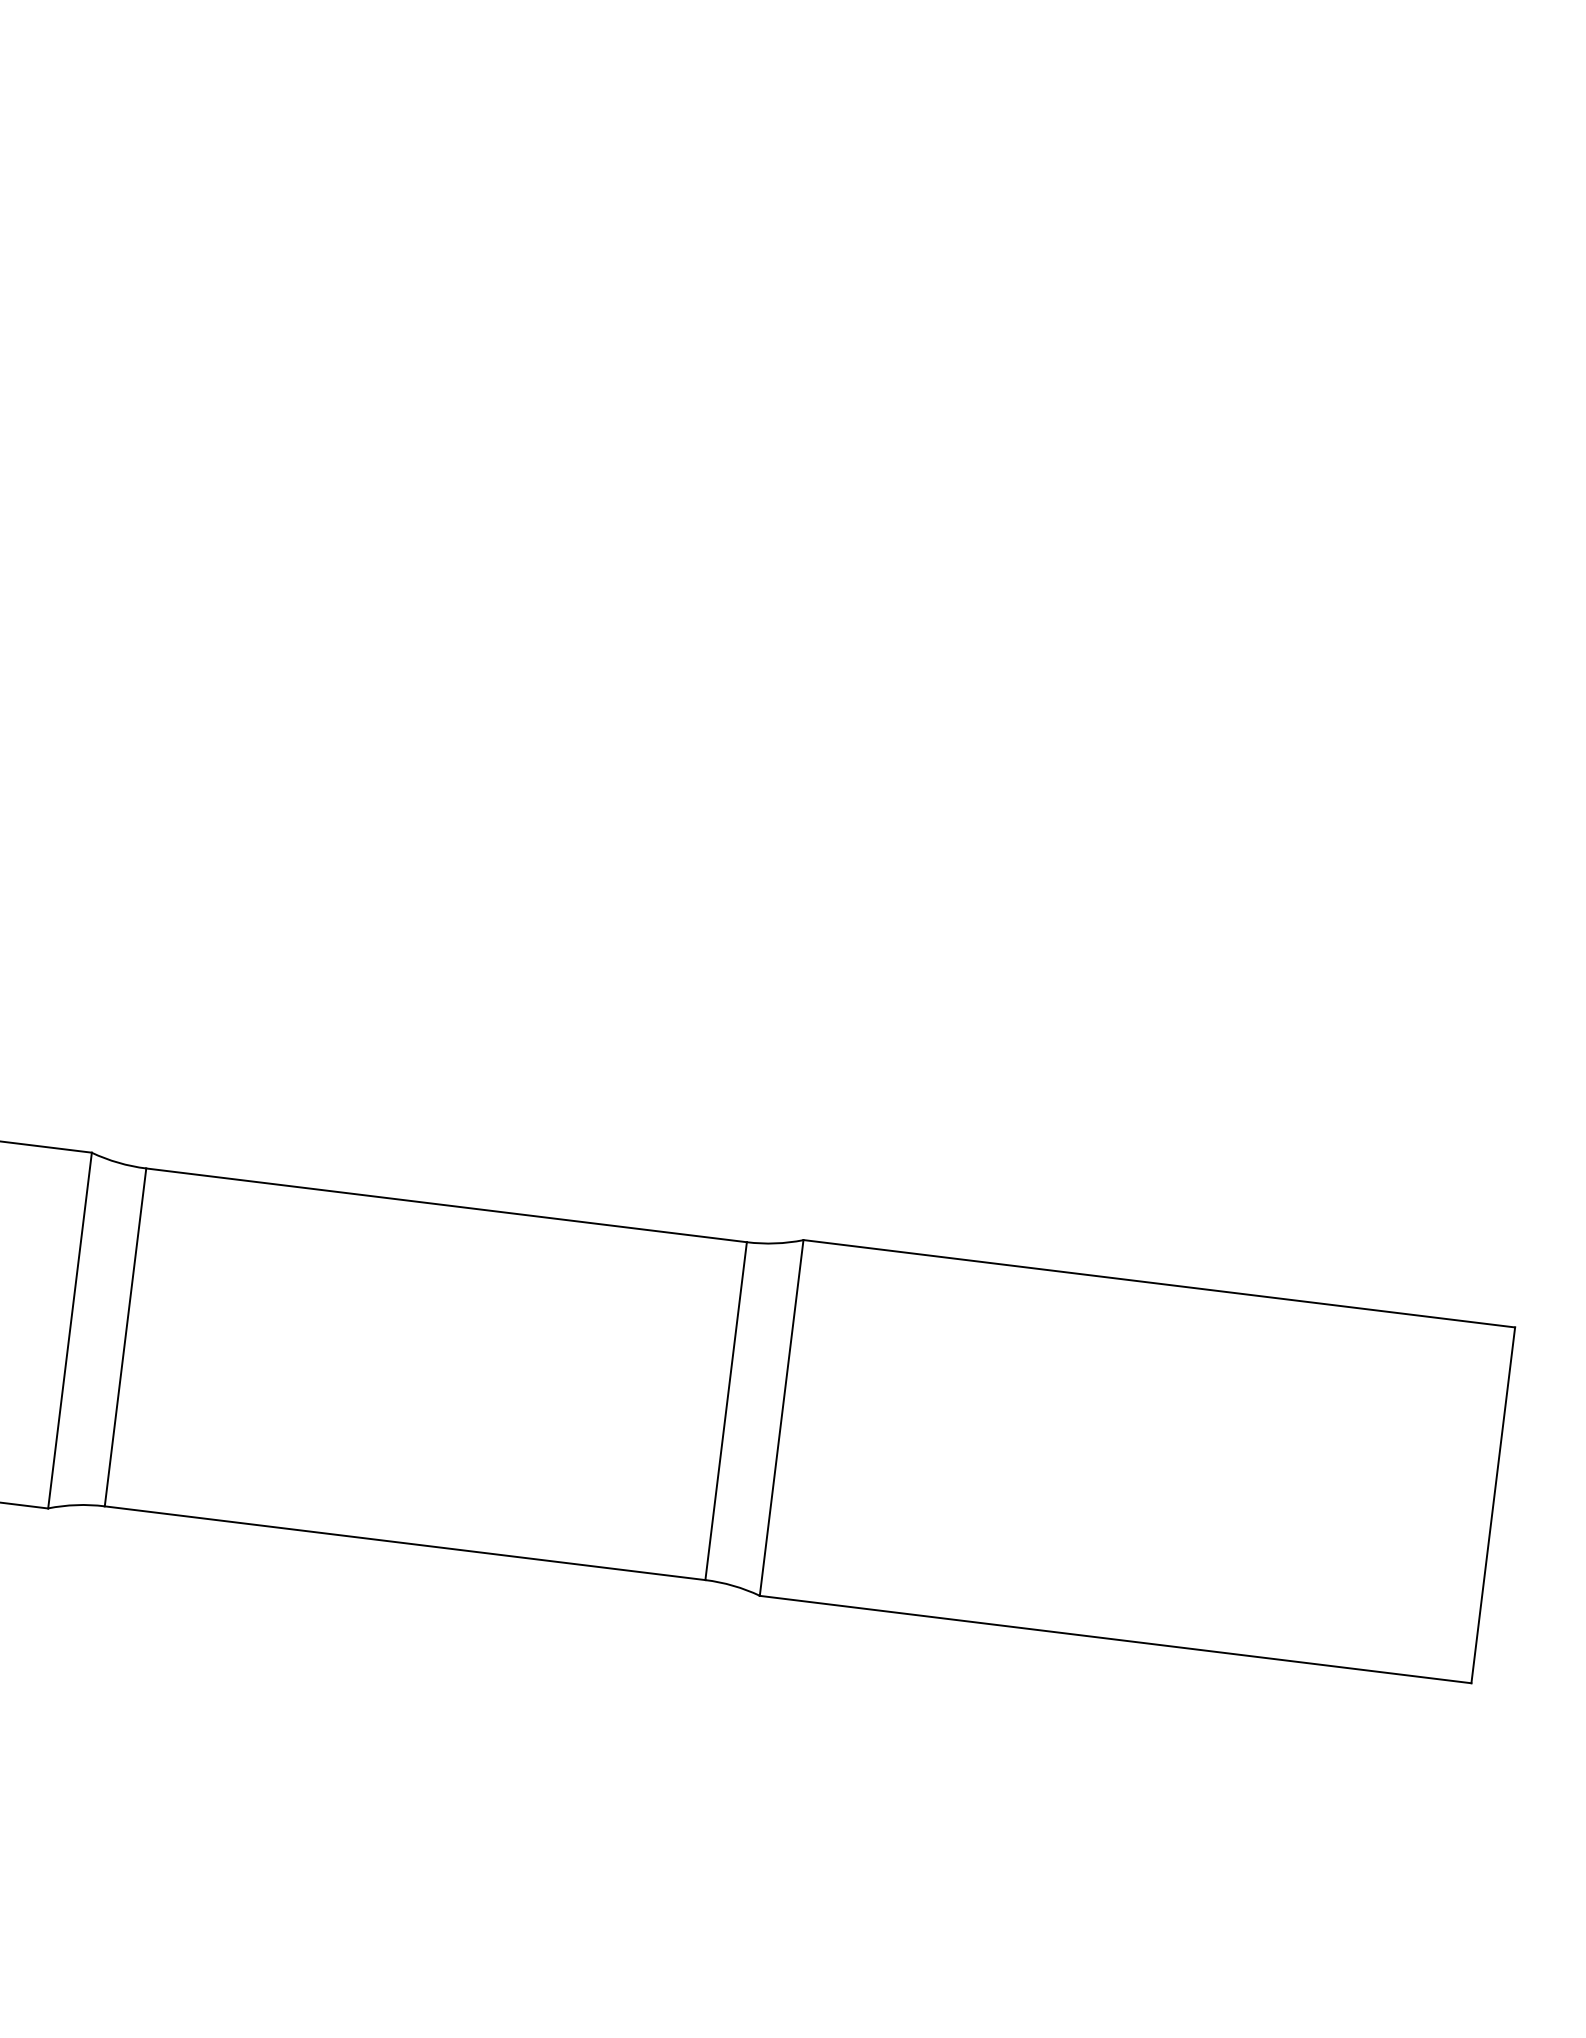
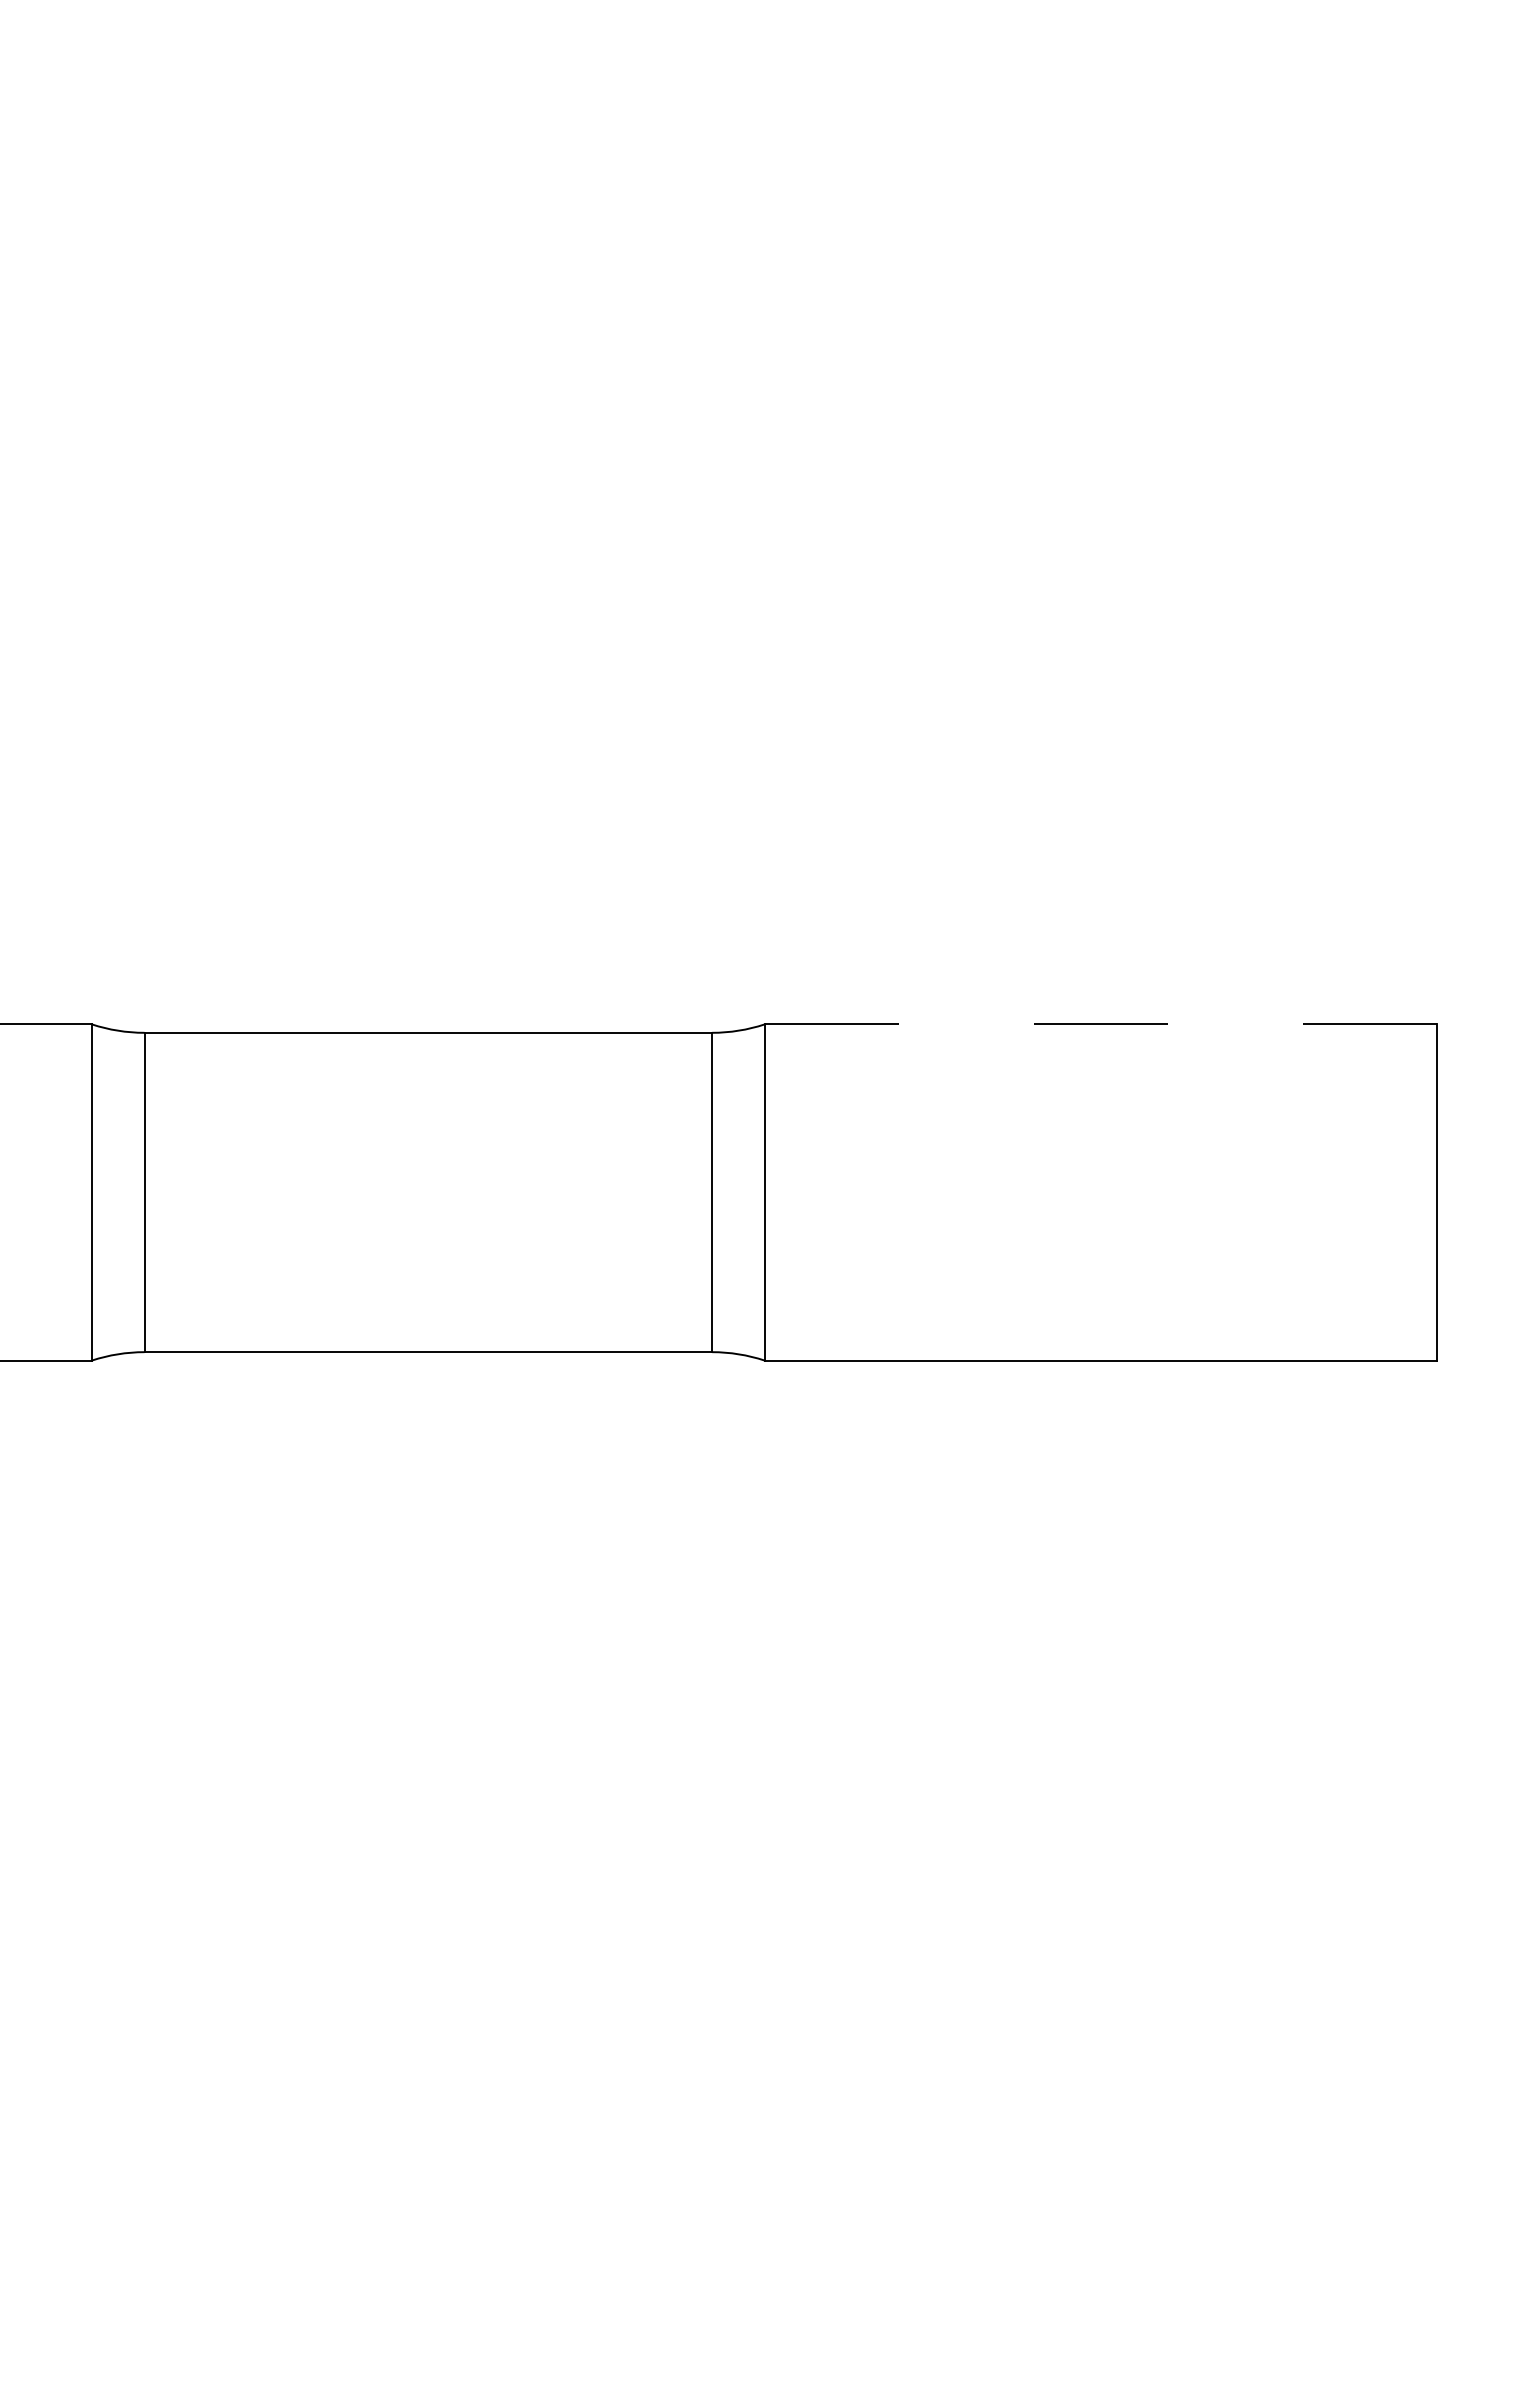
line: (1158, 1283) -> (1100, 1024), solid -> dashed

